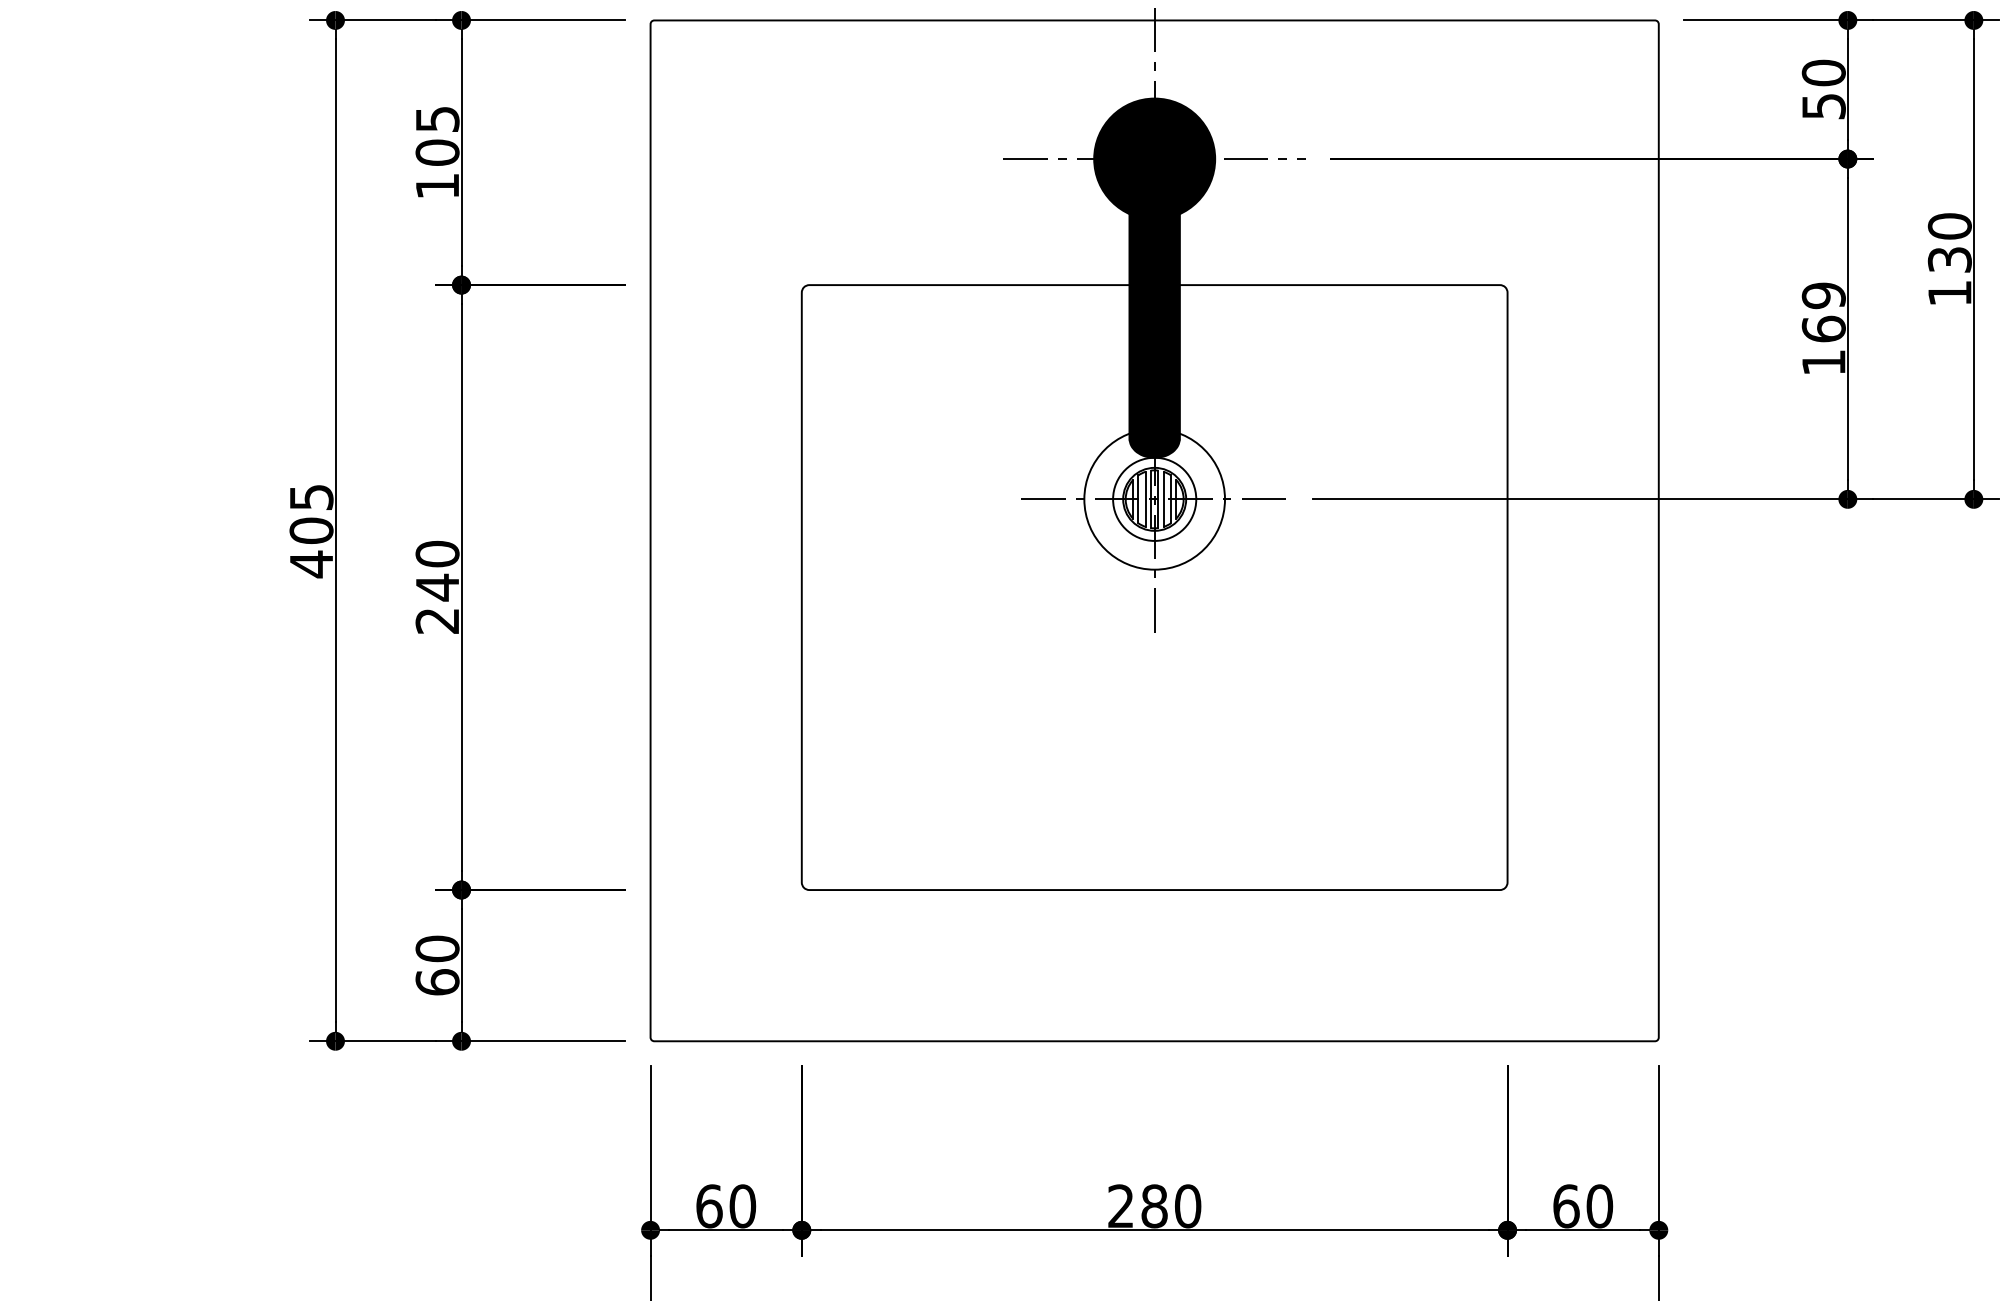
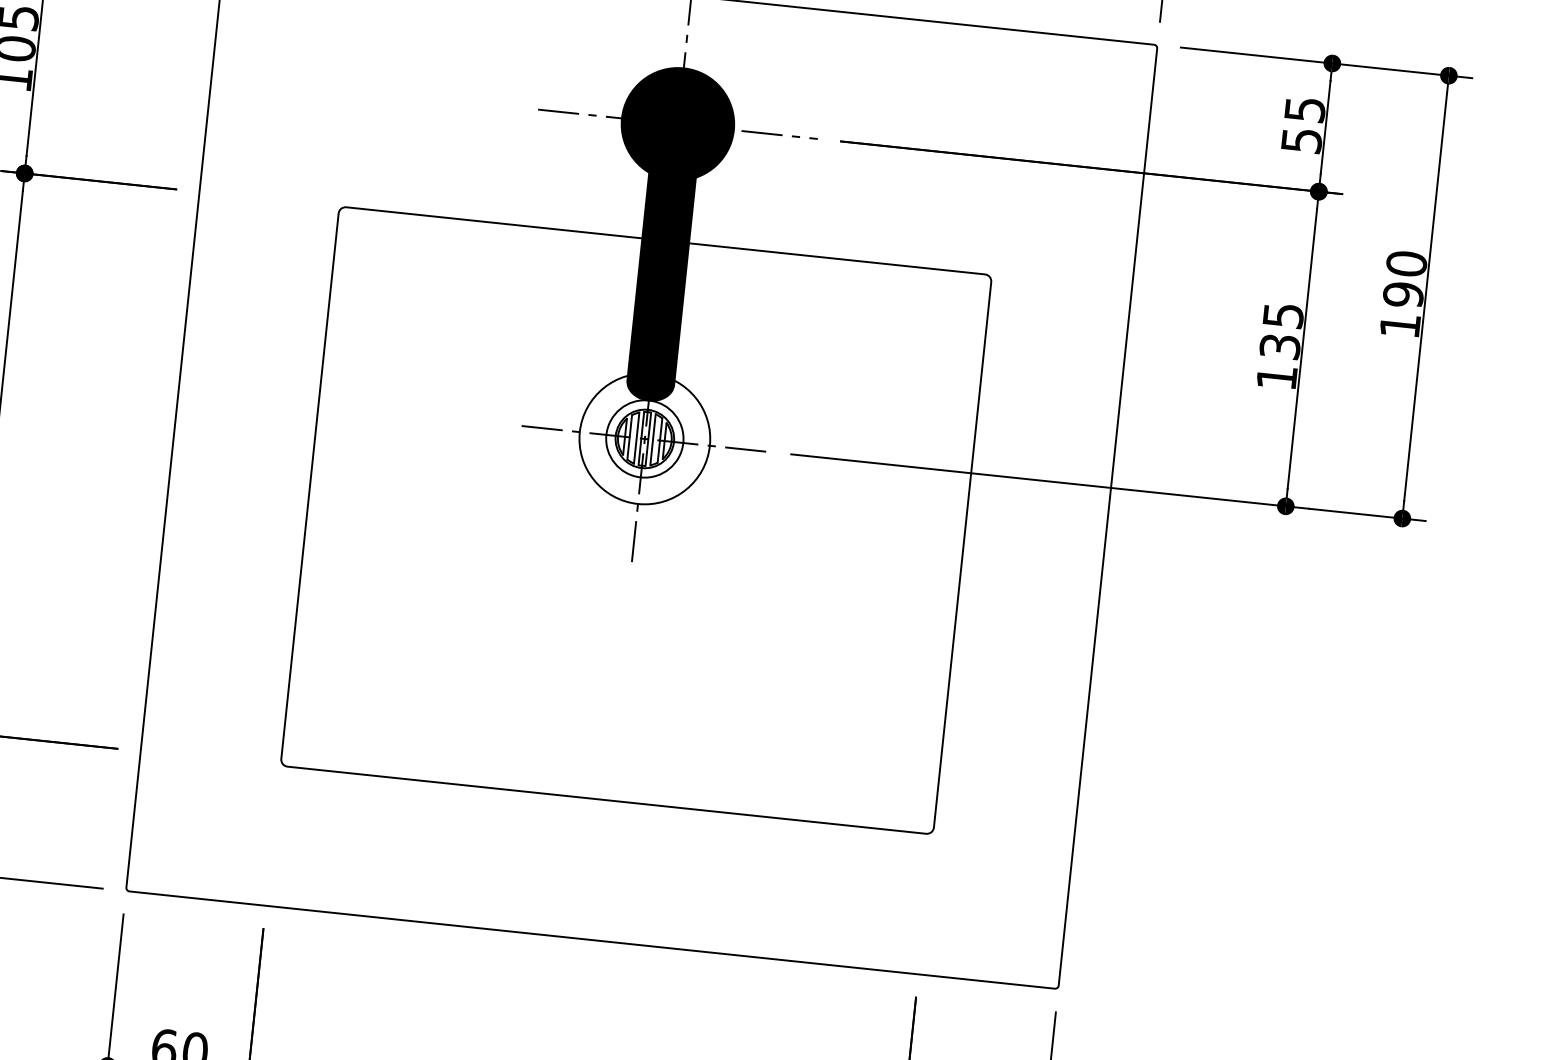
text: (1823, 72) -> (1304, 109), 50 -> 55
text: (1949, 259) -> (1403, 294), 130 -> 190
text: (1823, 312) -> (1281, 331), 169 -> 135

